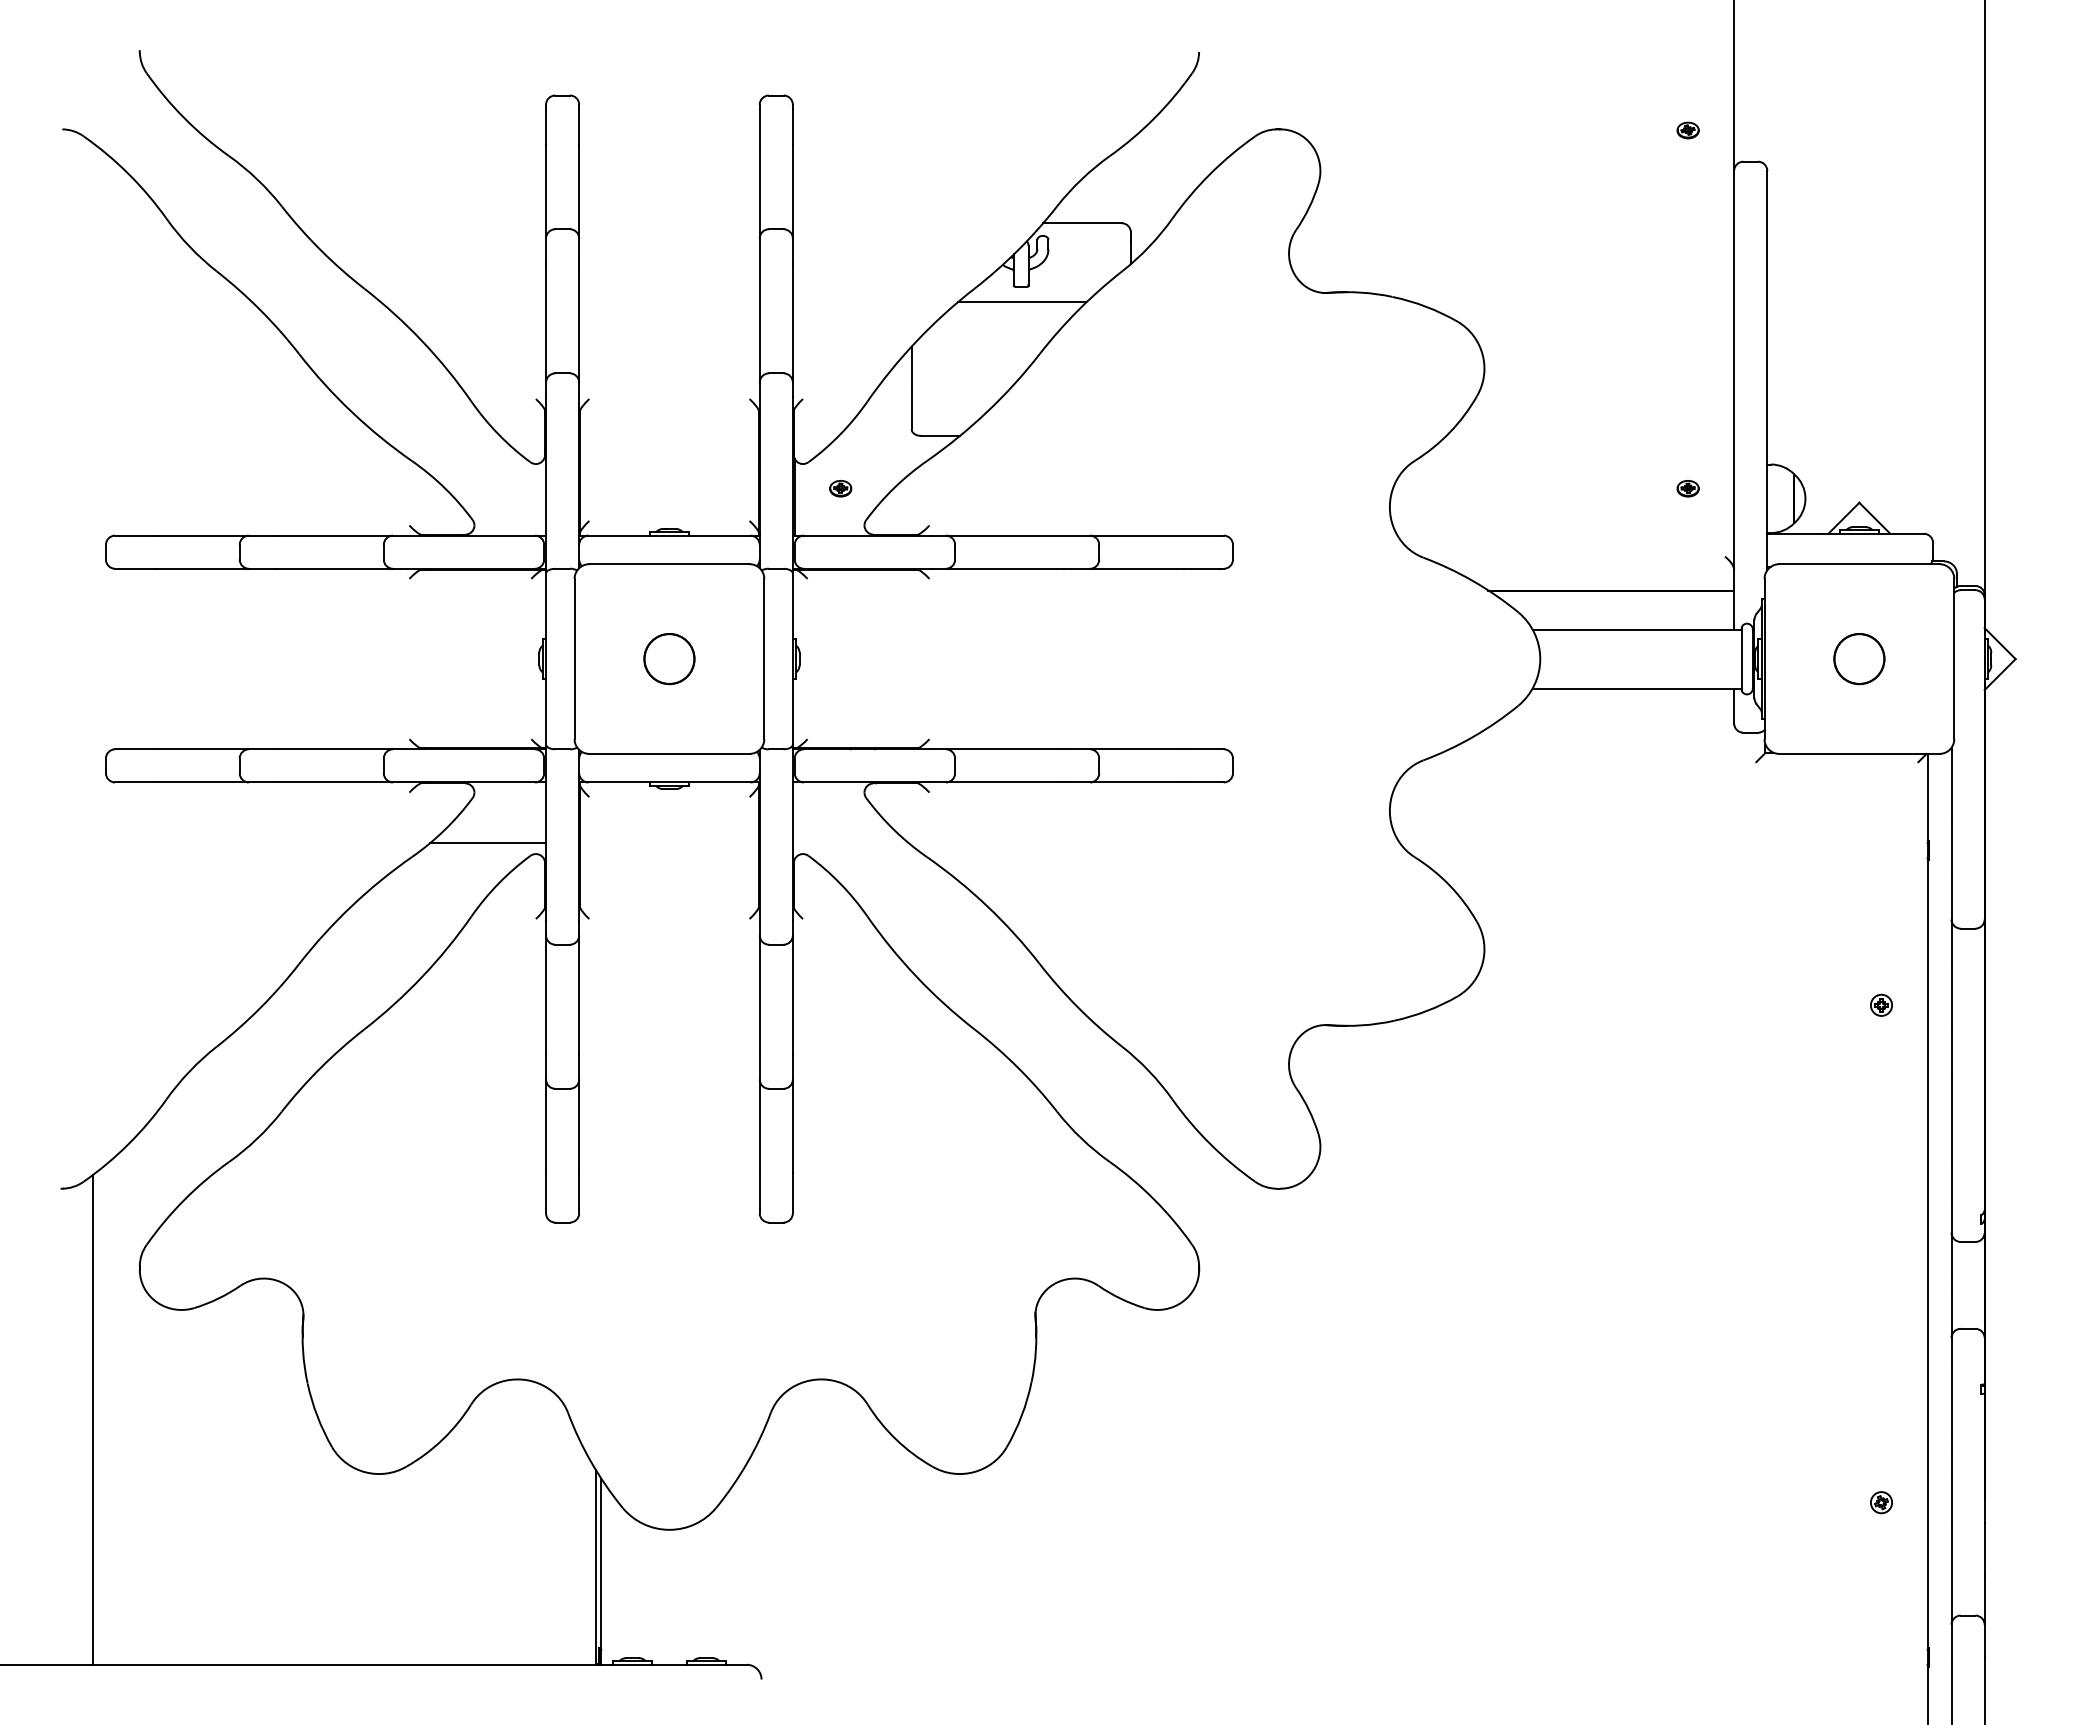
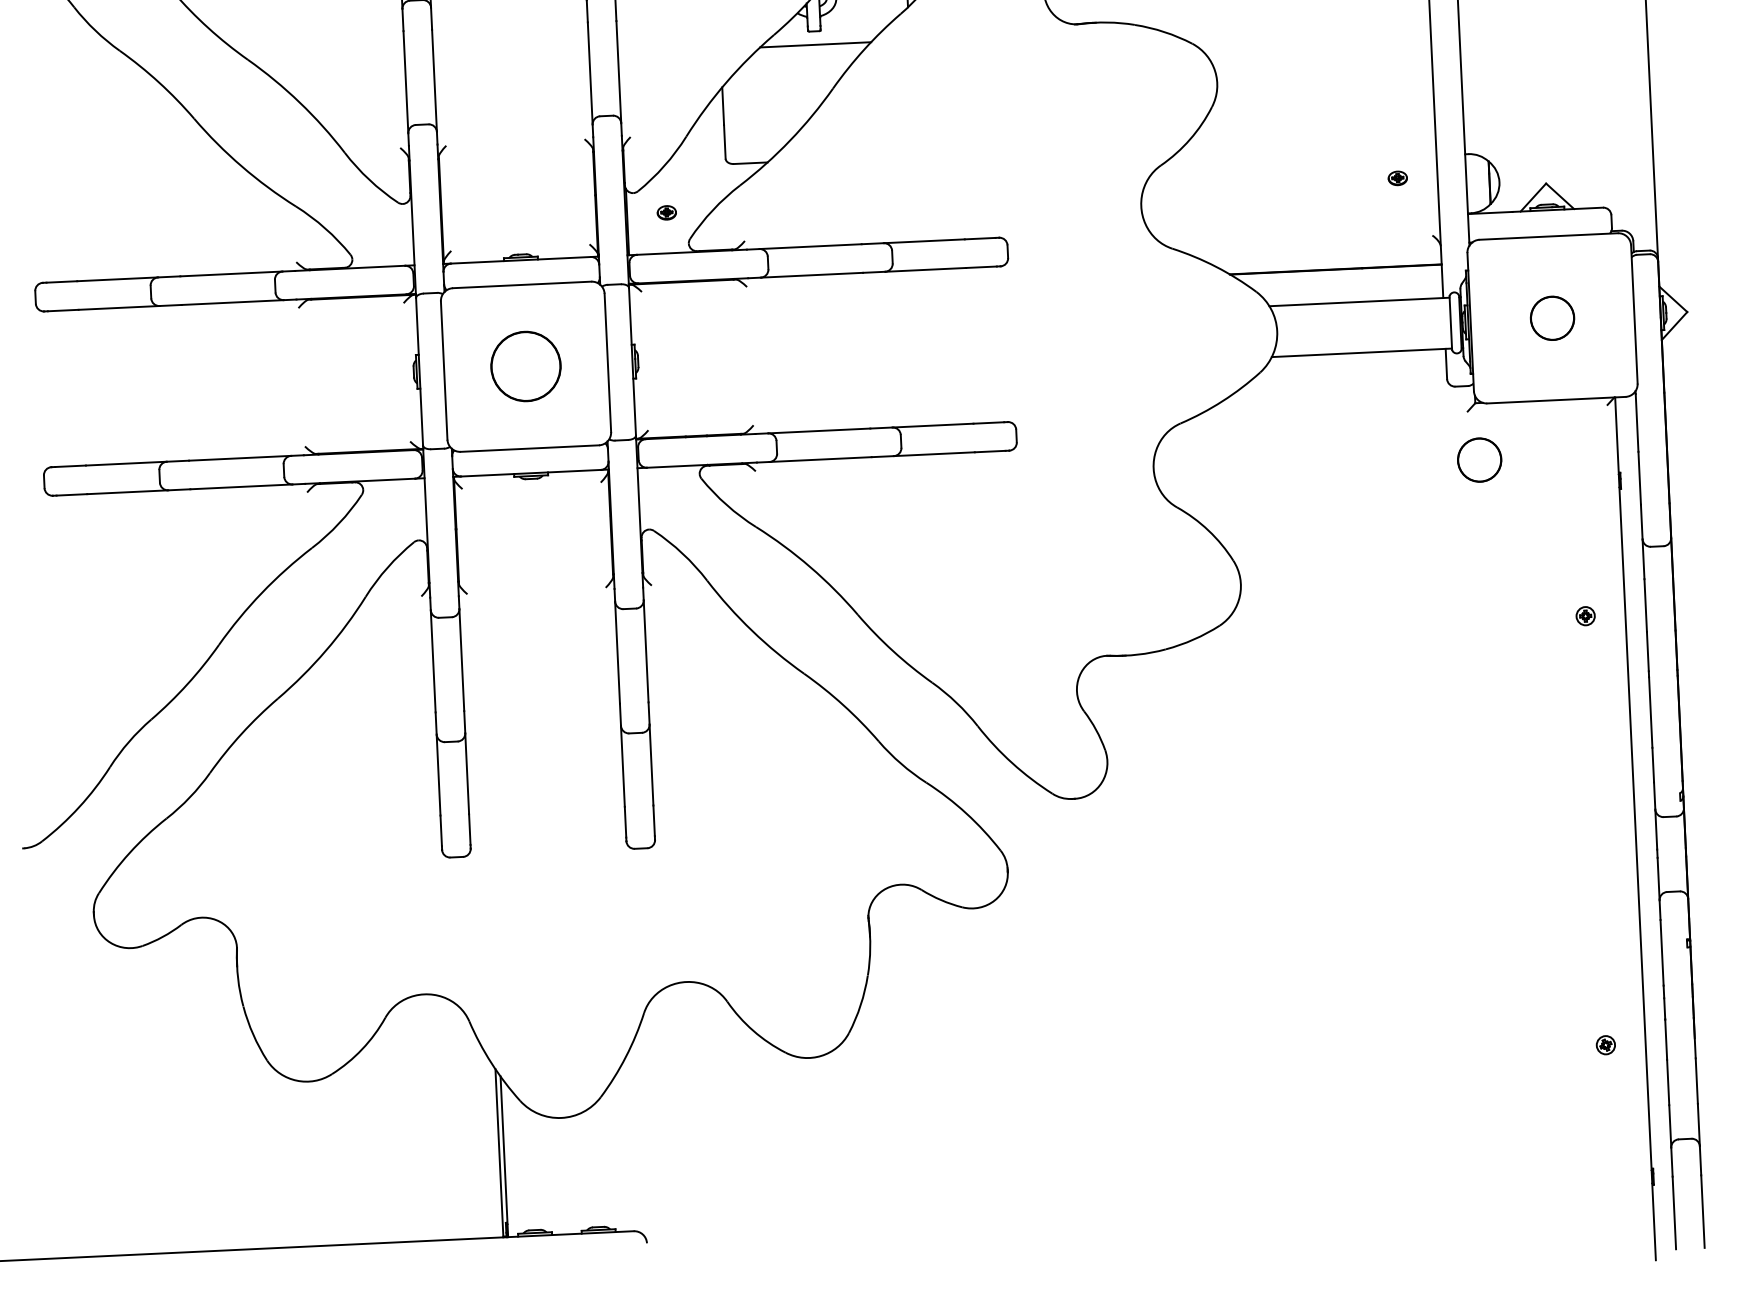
circle: (669, 659) -> (526, 367), size x1.6
circle: (1767, 819) -> (1479, 460), added
line: (488, 843) -> (377, 533), removed
line: (92, 1419) -> (59, 1046), removed

